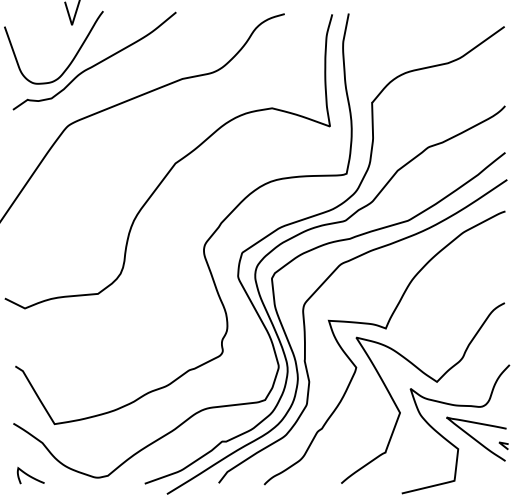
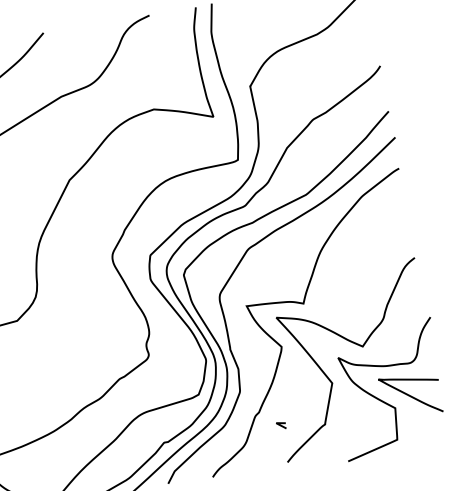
line: (503, 445) -> (281, 425), moved

